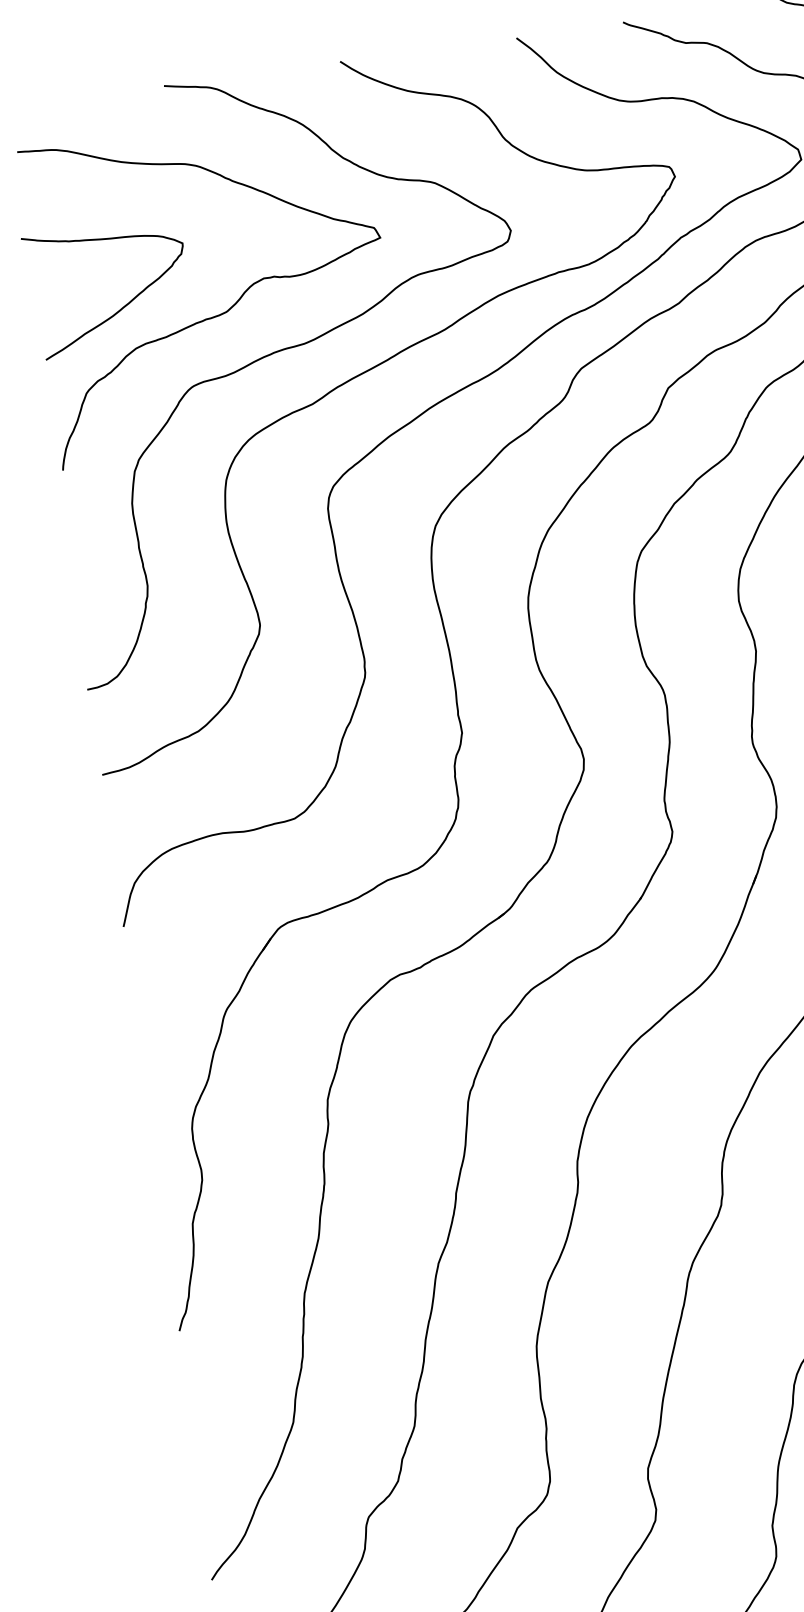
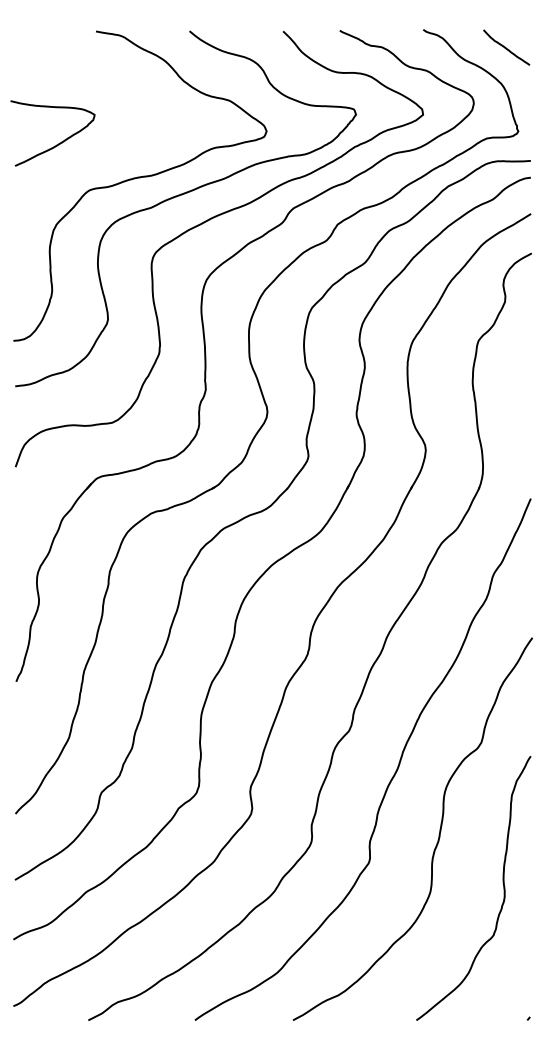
curve: (232, 303) -> (116, 149), removed

